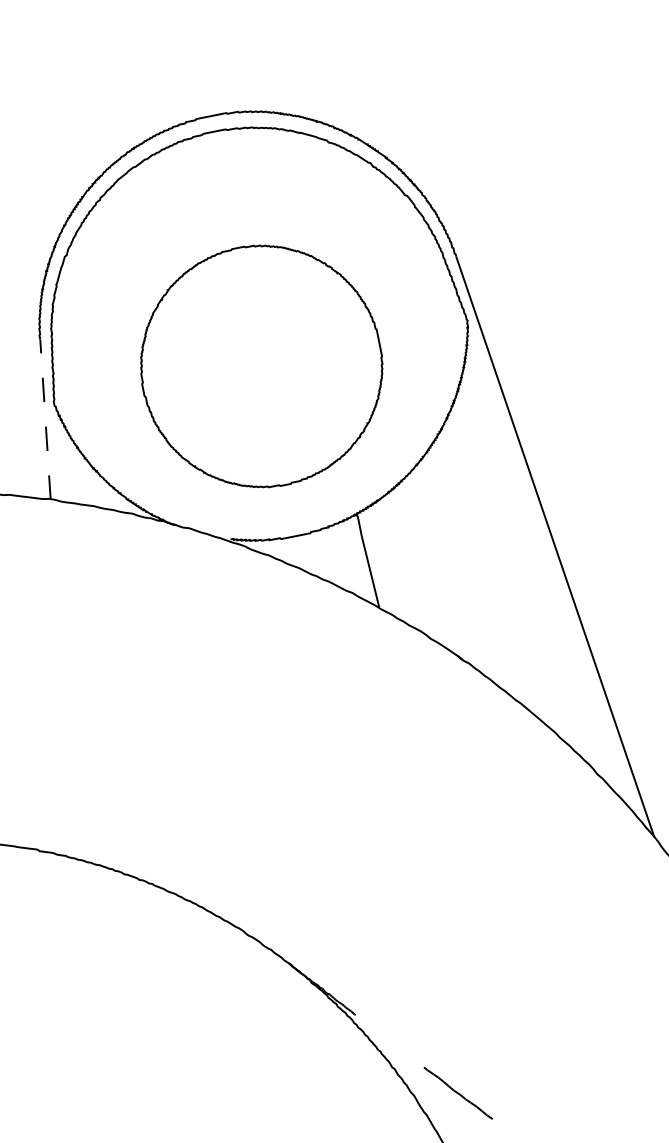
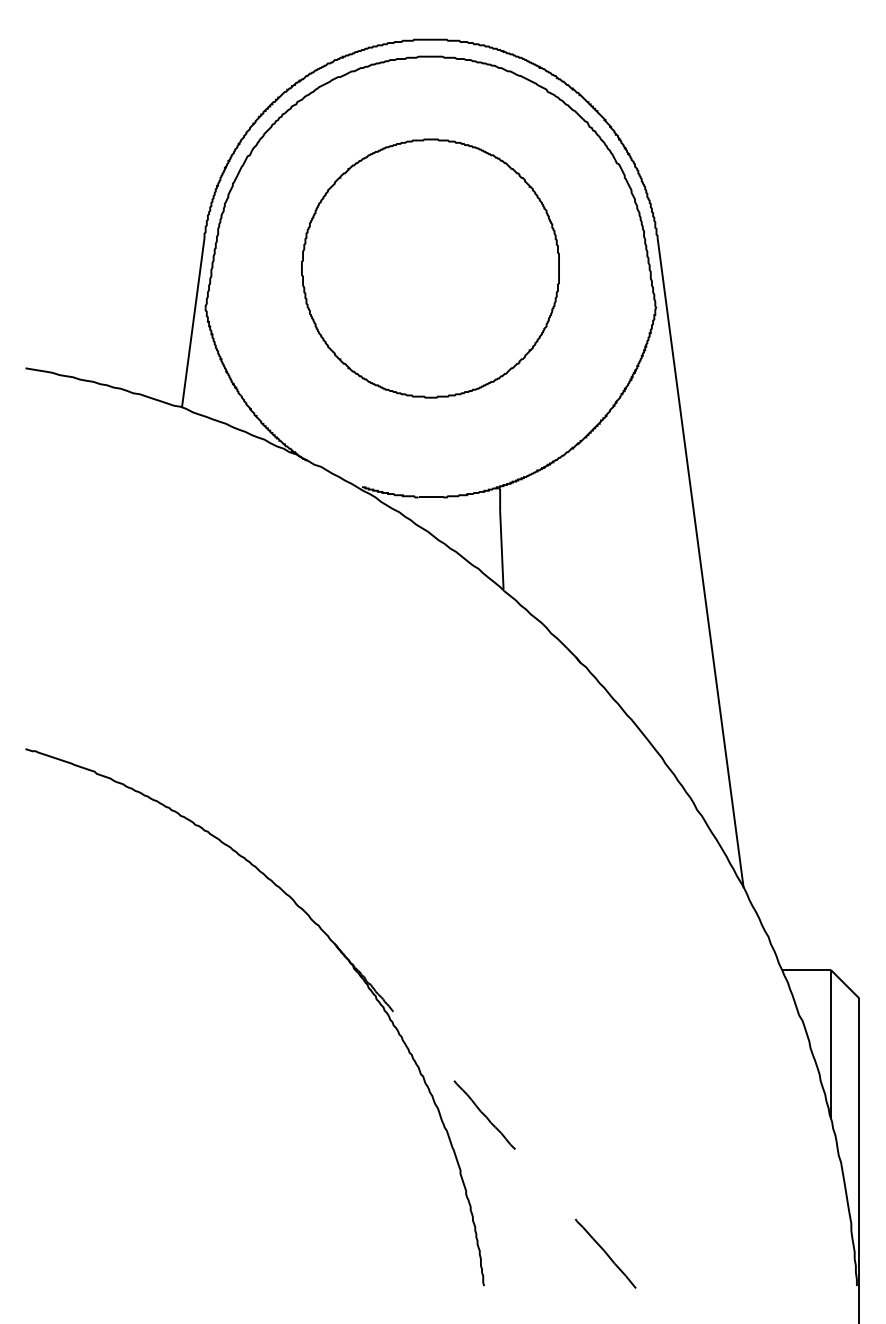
part: (261, 366) -> (430, 268), moved
line: (45, 419) -> (193, 322), dashed -> solid

